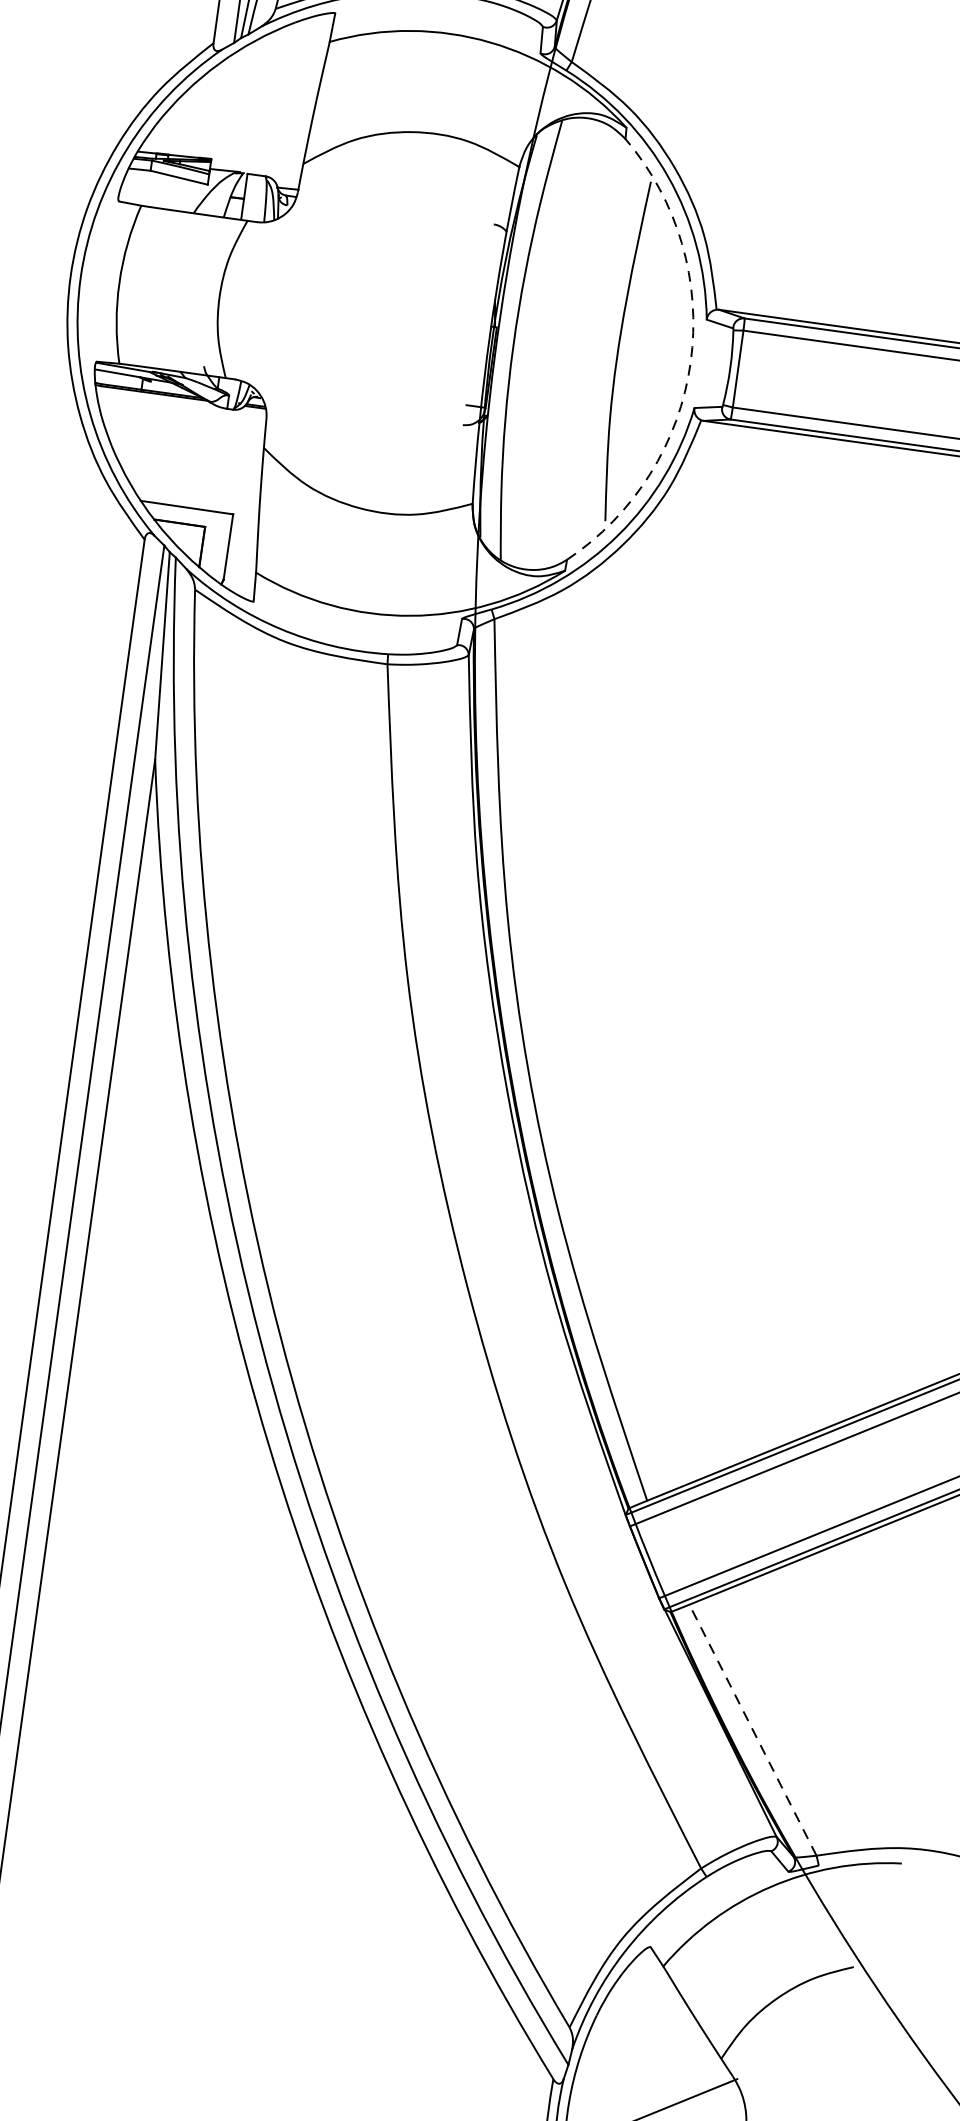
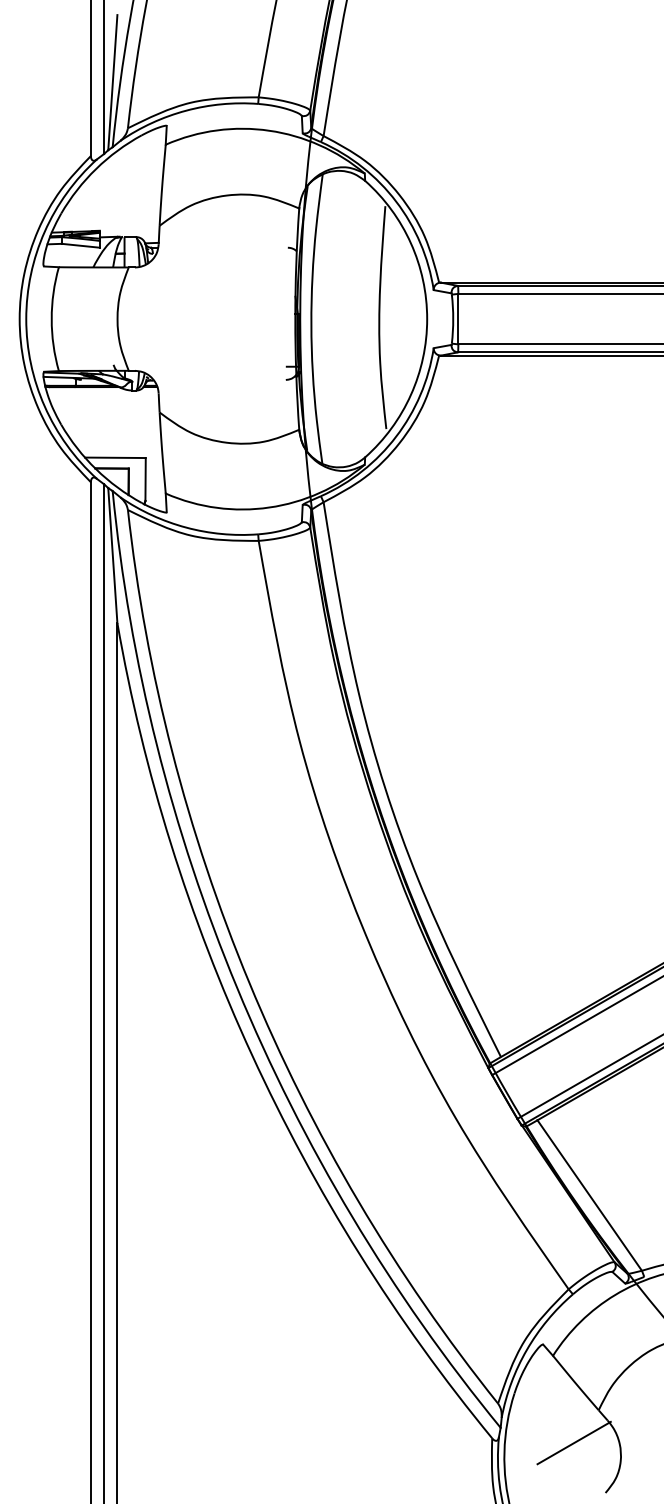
arc: (691, 363) -> (427, 319), dashed -> solid
line: (752, 1730) -> (589, 1195), dashed -> solid

